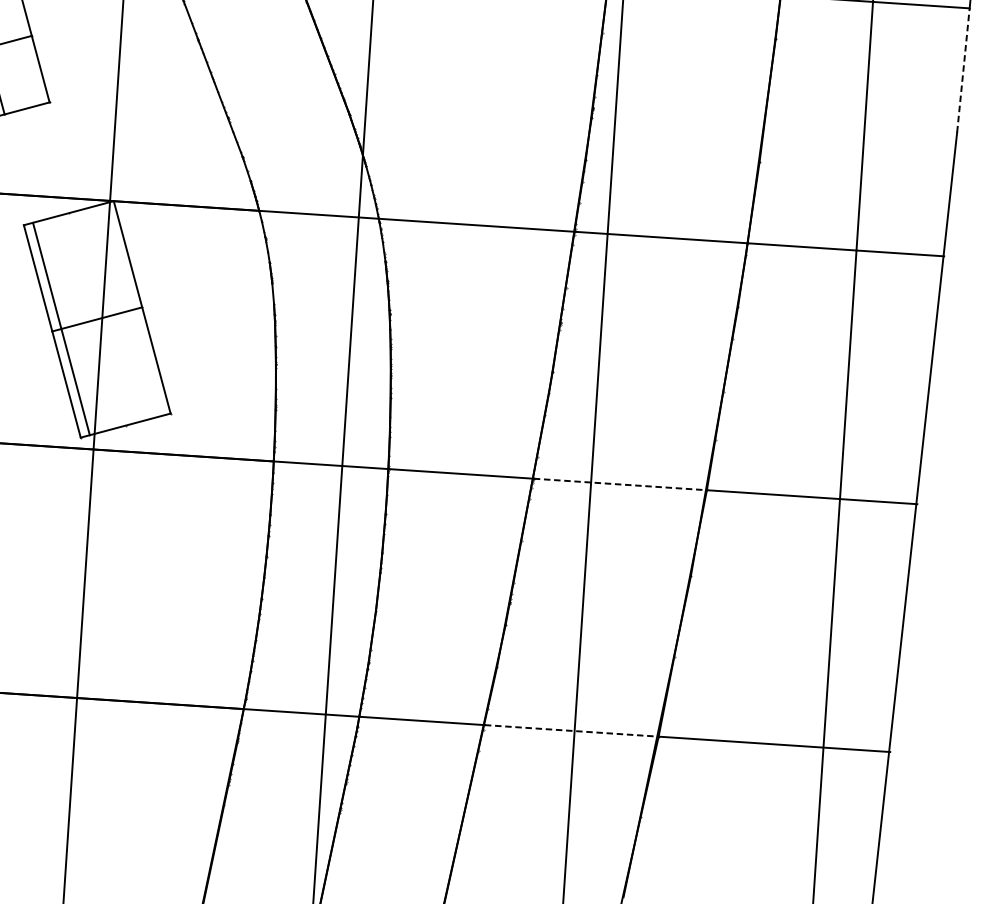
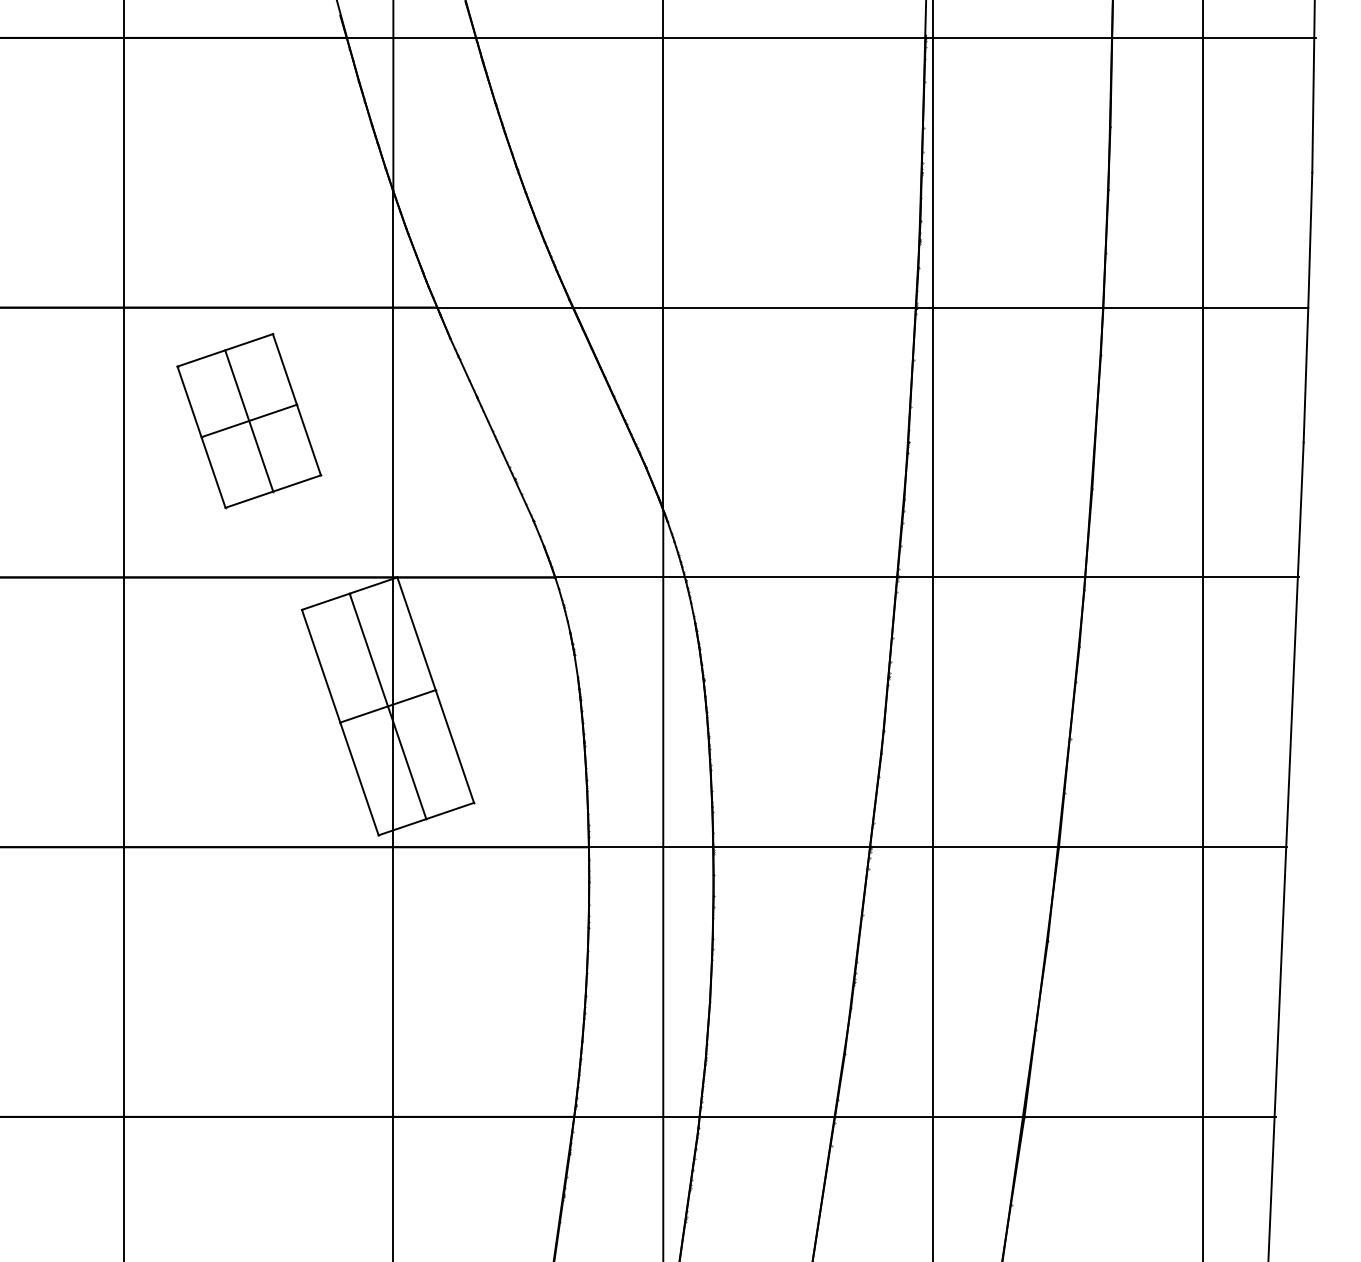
line: (963, 69) -> (1305, 374), dashed -> solid
line: (60, 329) -> (387, 706), moved
line: (620, 484) -> (965, 847), dashed -> solid
line: (572, 730) -> (930, 1116), dashed -> solid

